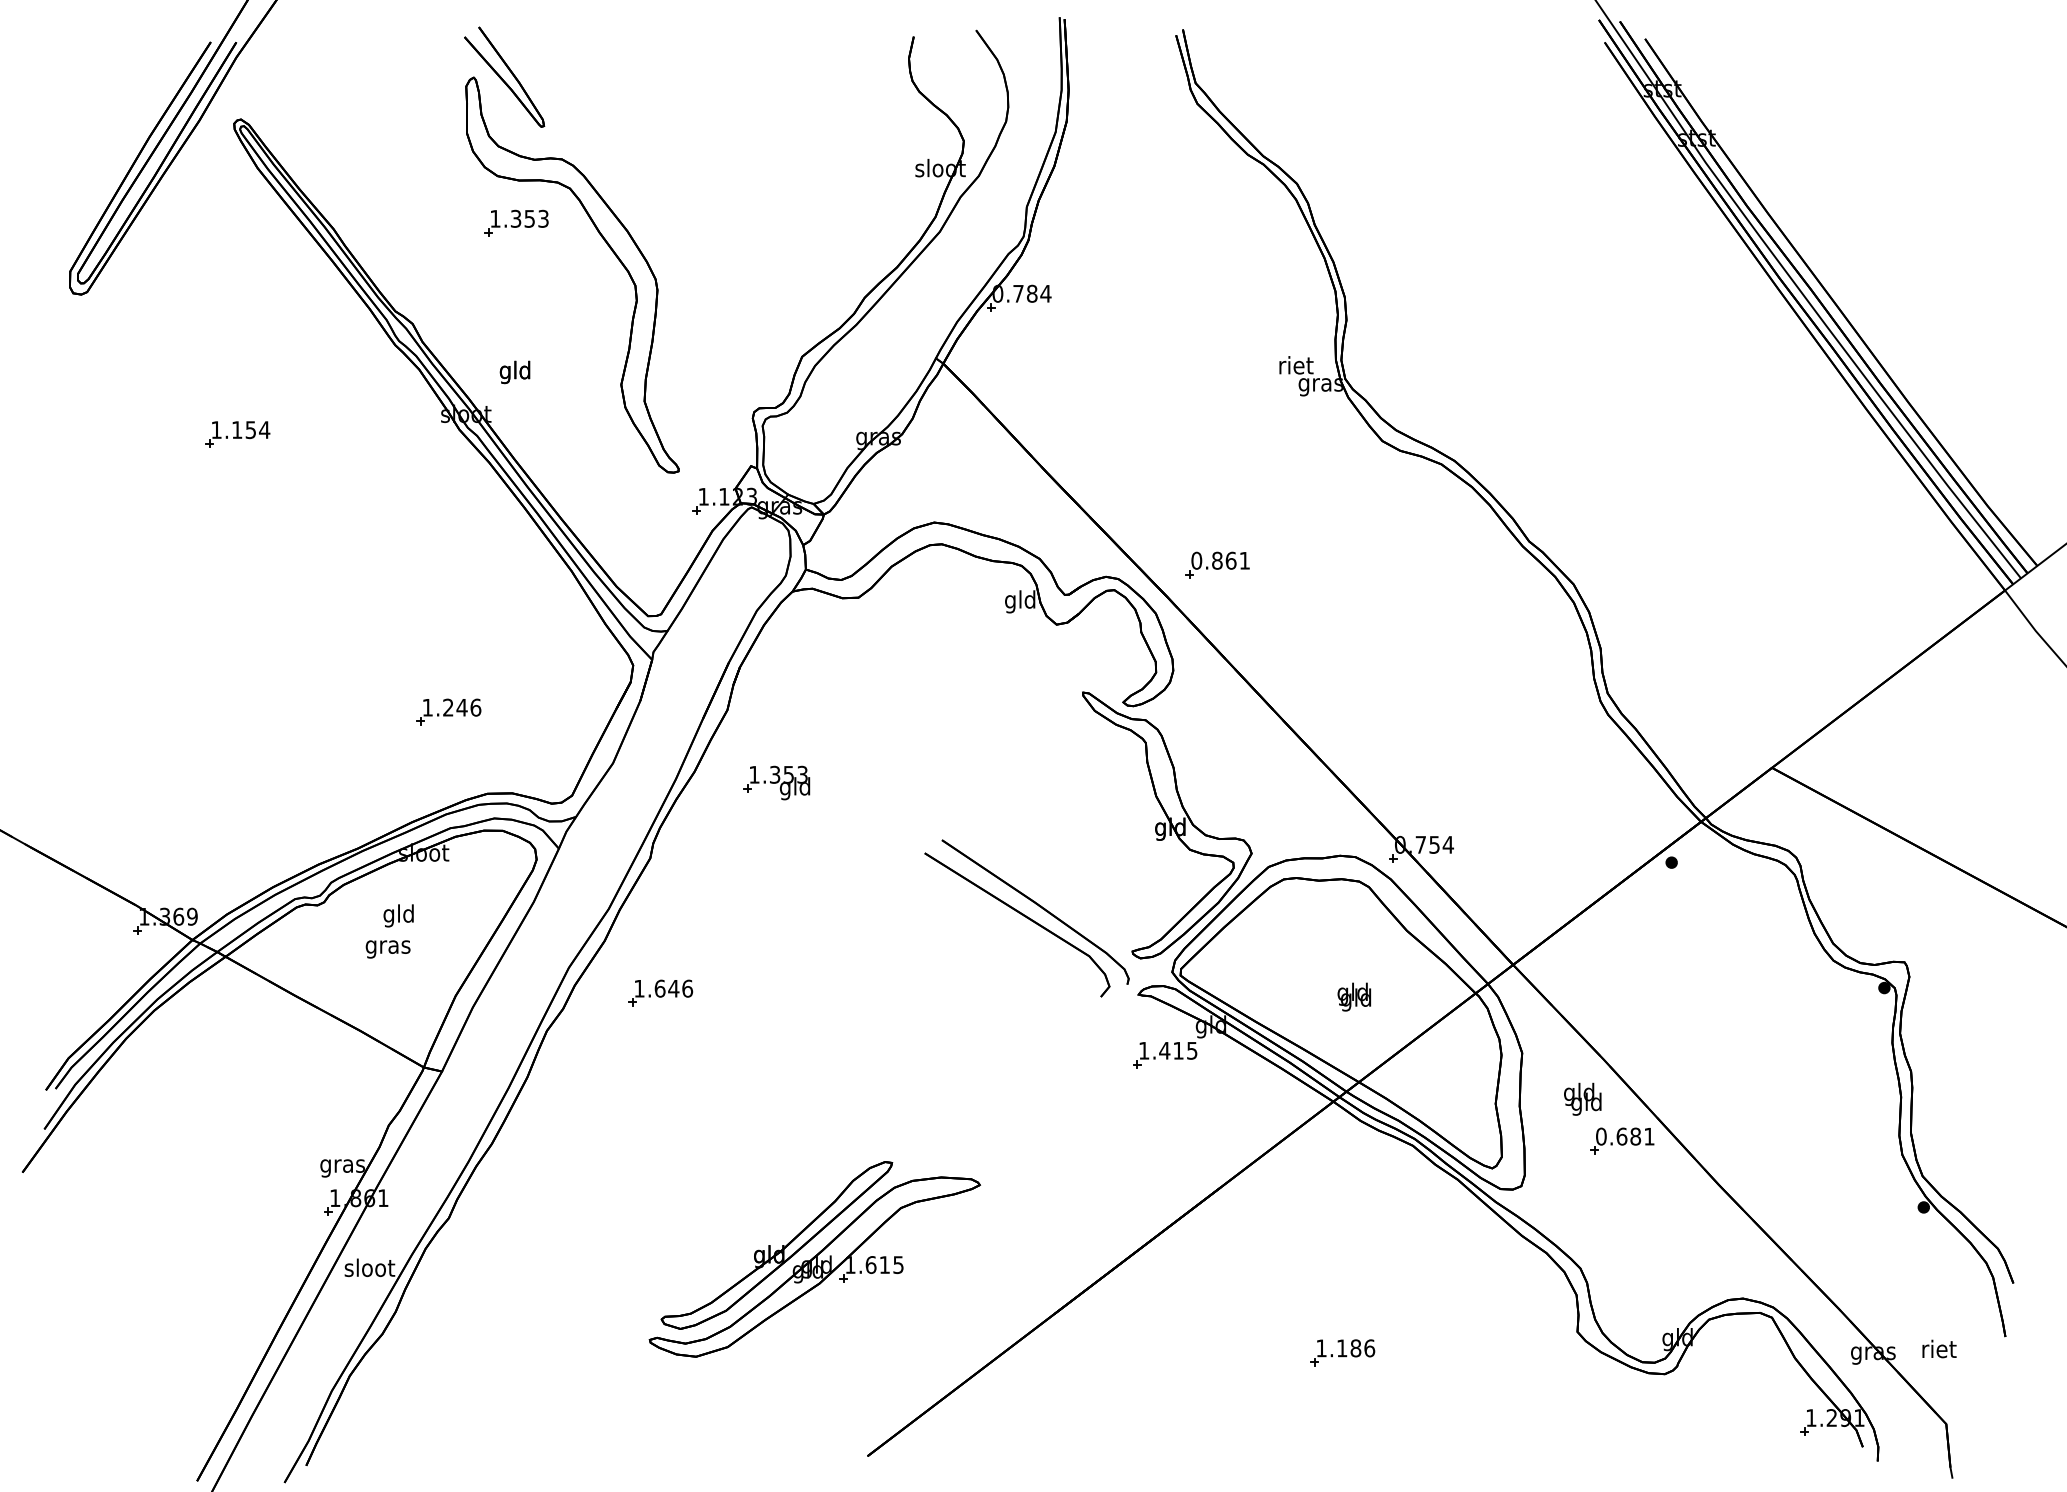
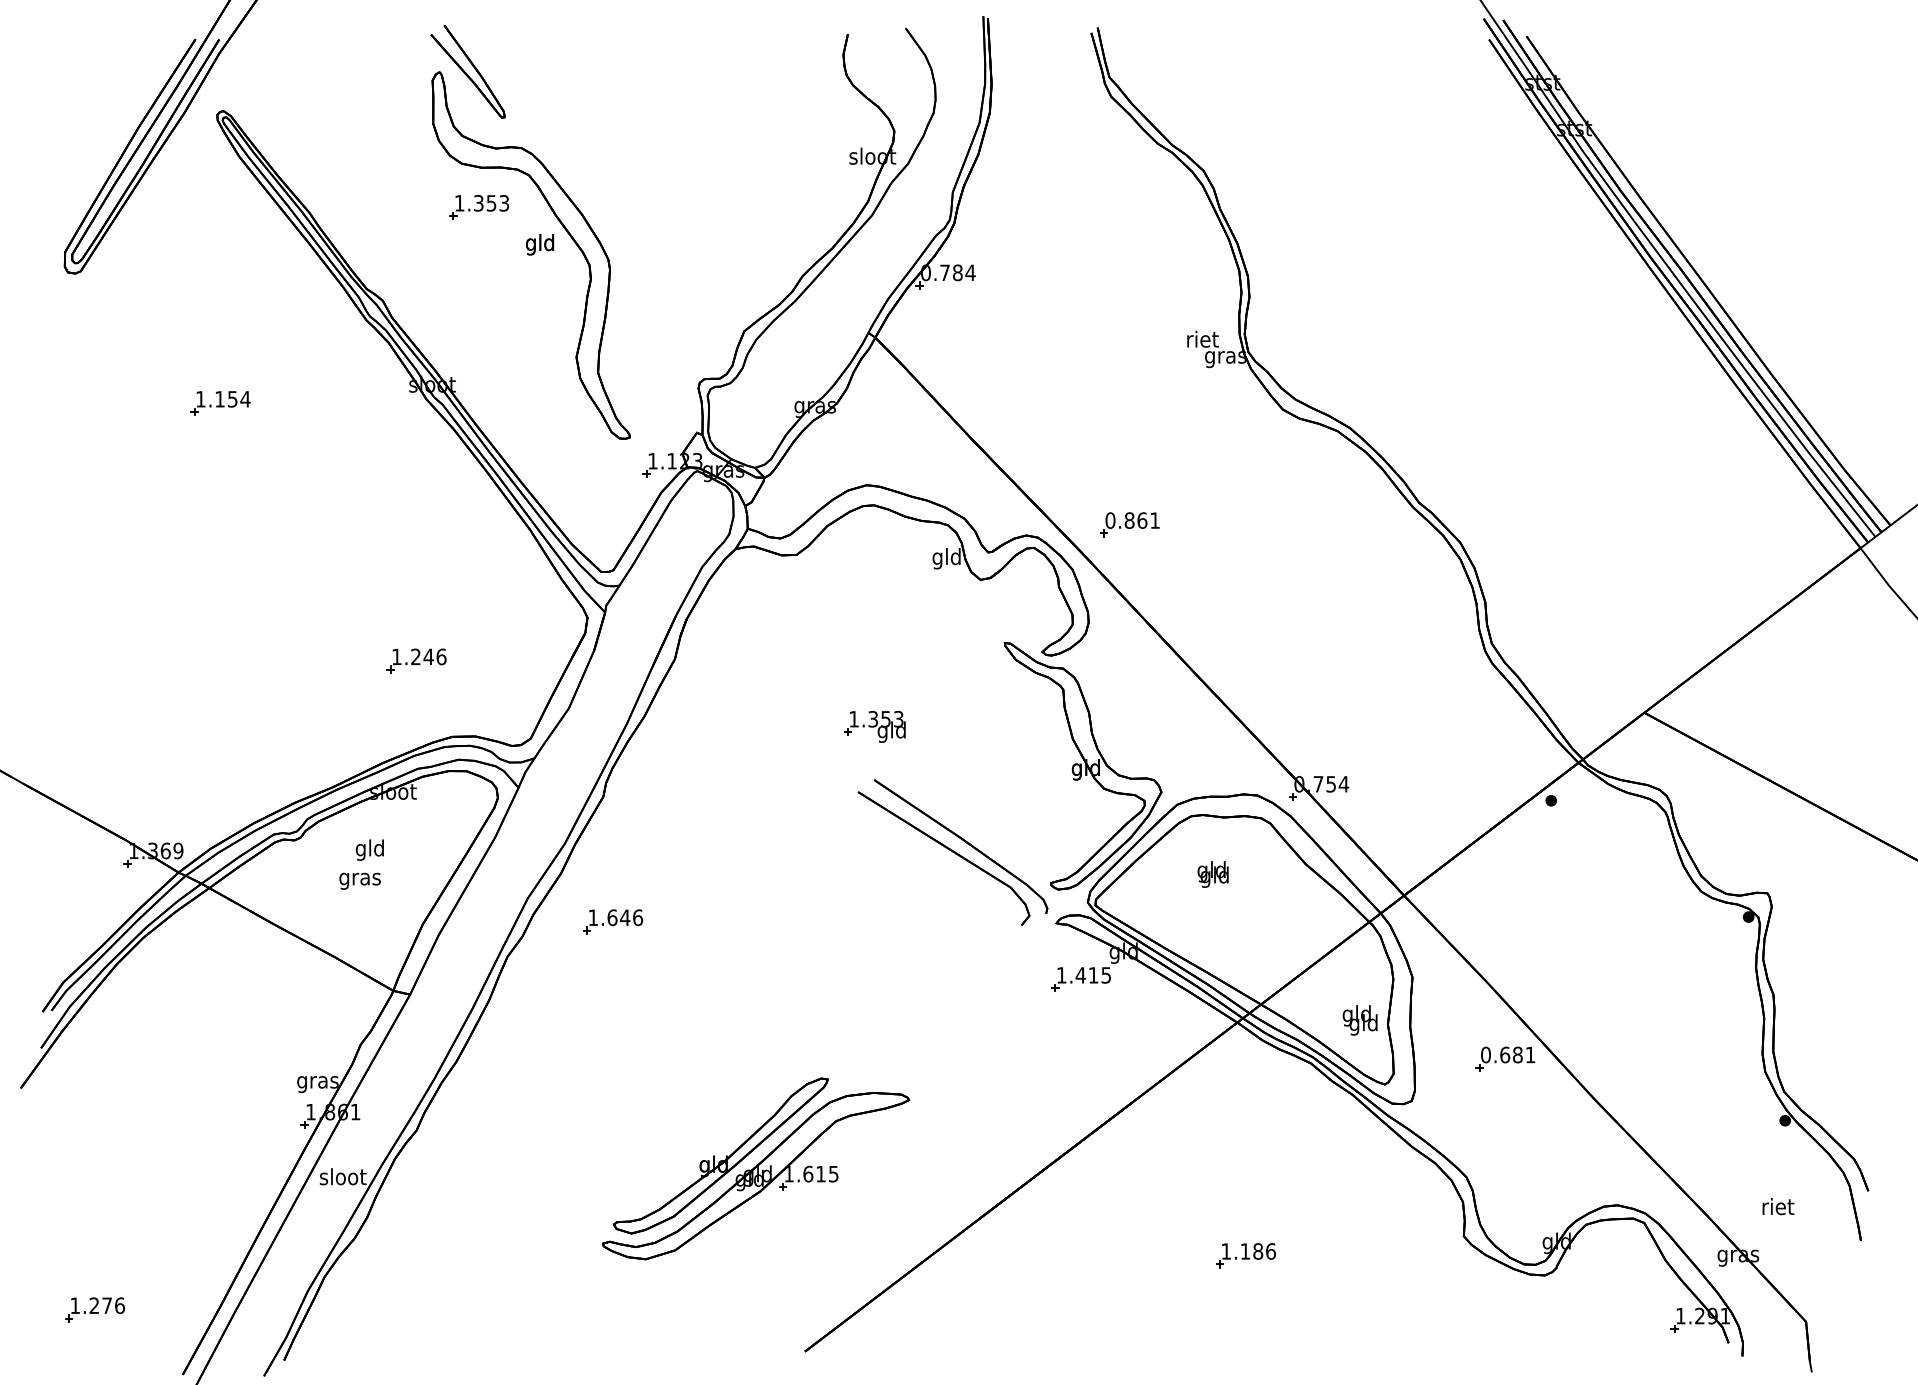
text: (514, 372) -> (539, 244), moved
part: (776, 782) -> (874, 726), moved
text: (1353, 996) -> (1212, 873), moved
text: (1582, 1098) -> (1359, 1019), moved
text: (1939, 1348) -> (1778, 1206), moved
part: (102, 1410) -> (95, 1309), added

